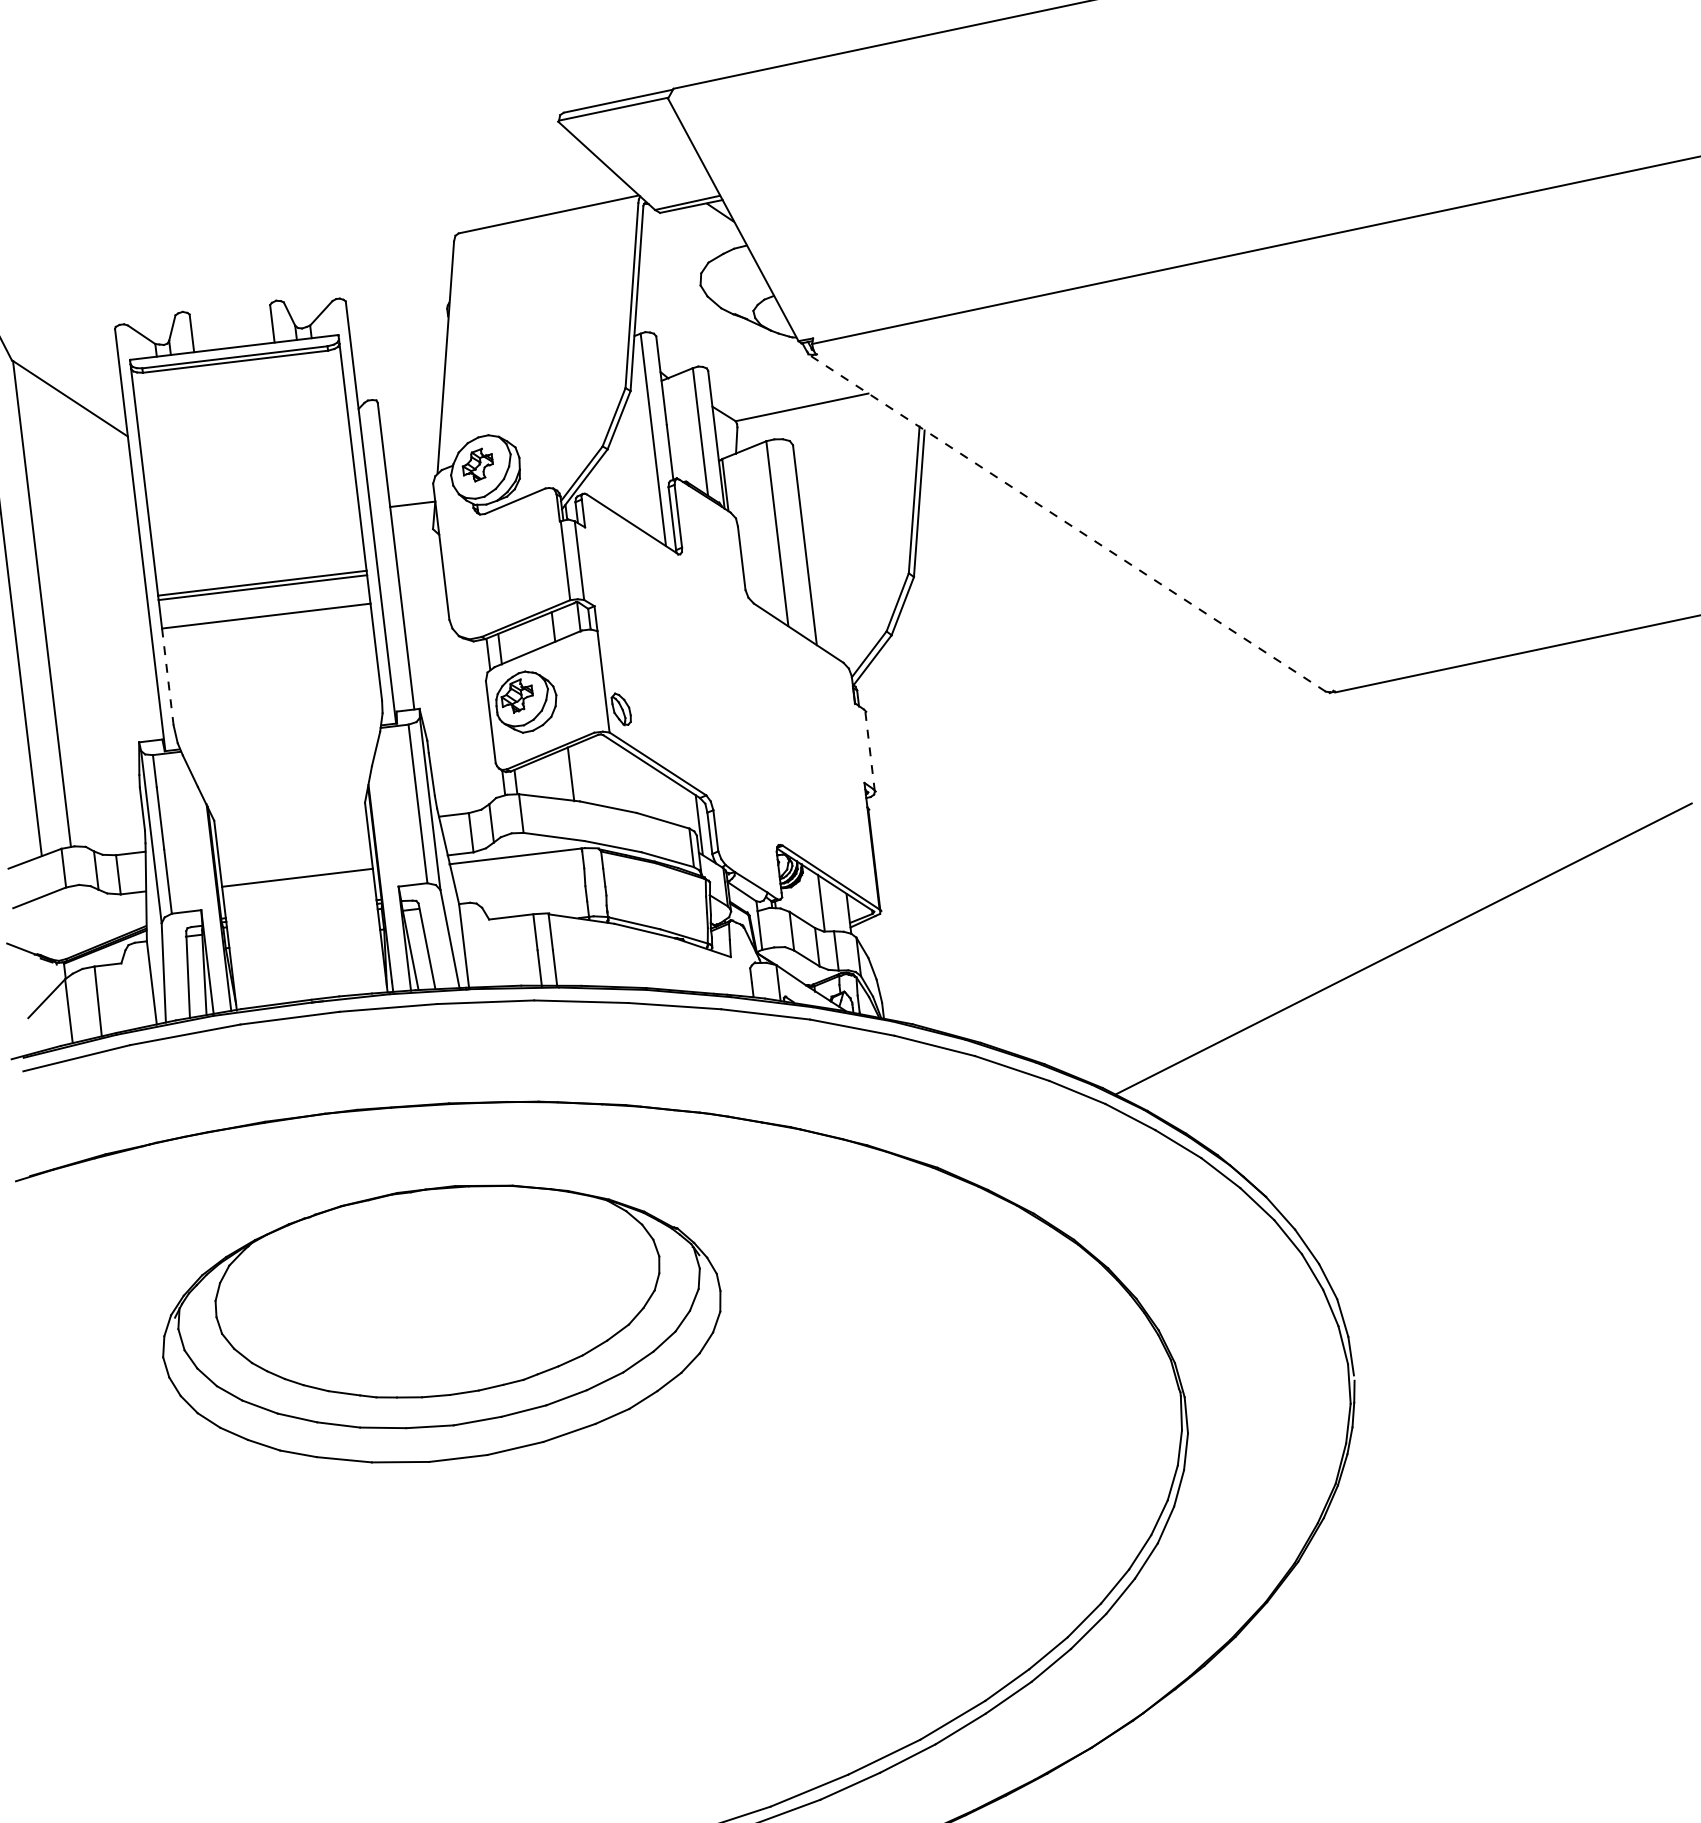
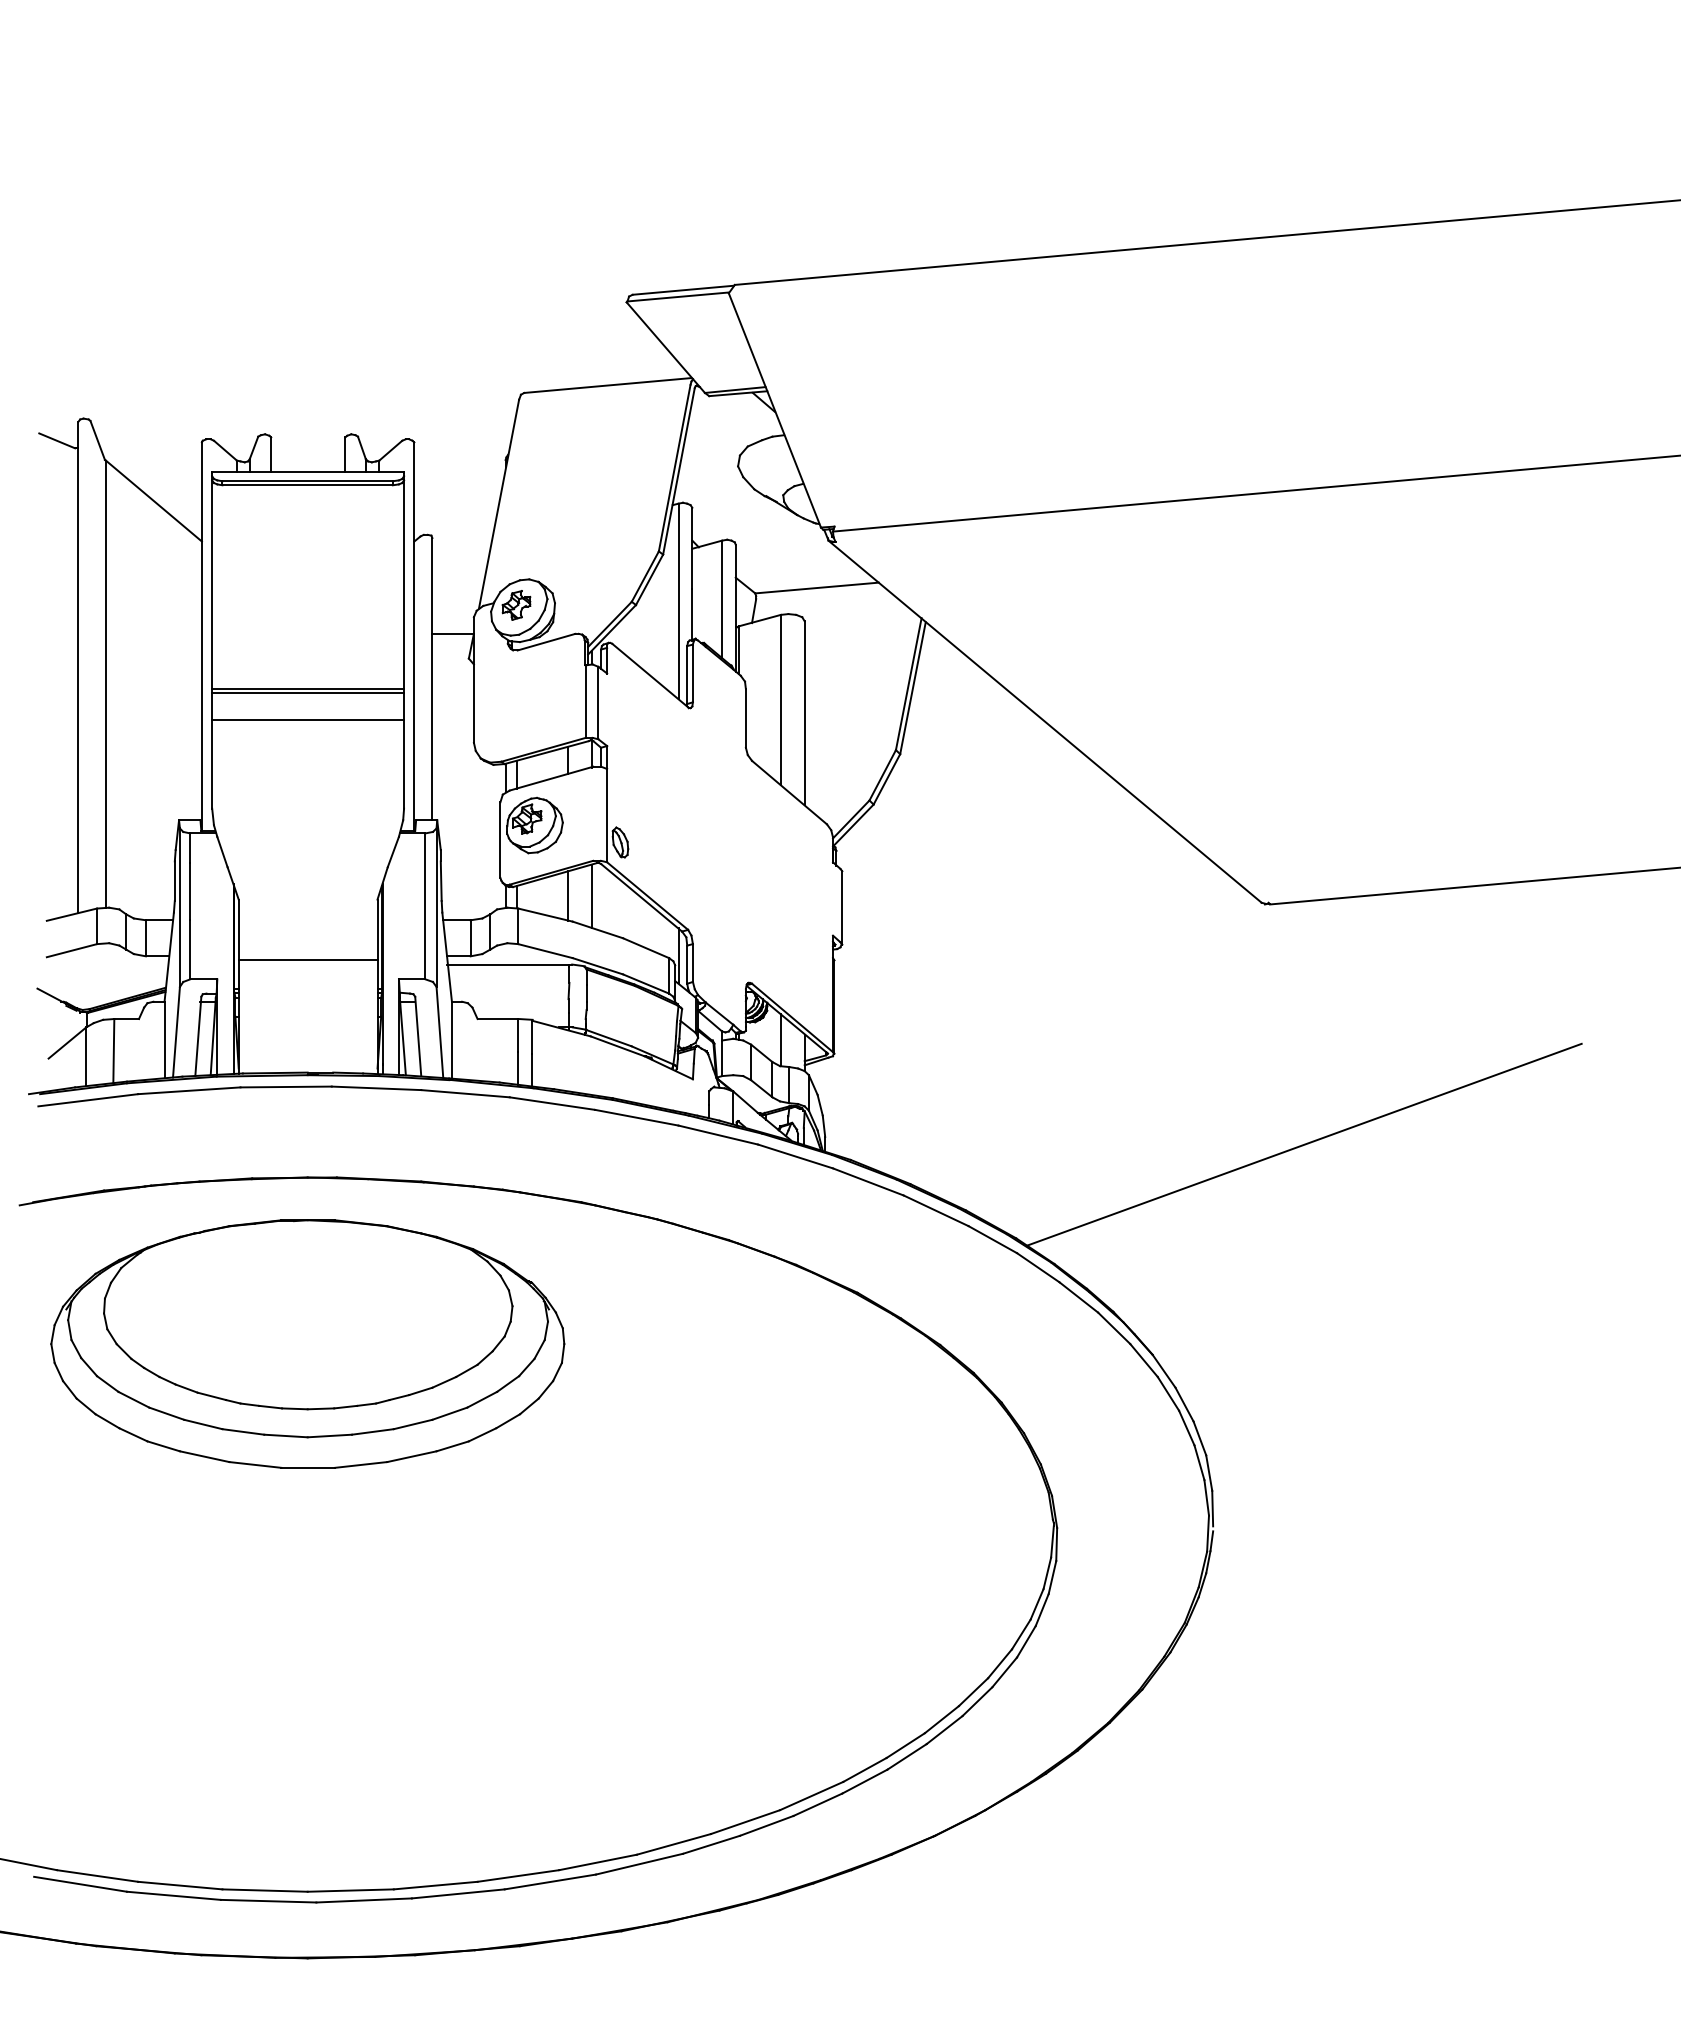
line: (1066, 522) -> (1044, 721), dashed -> solid
line: (168, 677) -> (212, 764), dashed -> solid
line: (870, 751) -> (841, 907), dashed -> solid
line: (596, 770) -> (591, 895), added
part: (441, 1323) -> (307, 1343), moved

